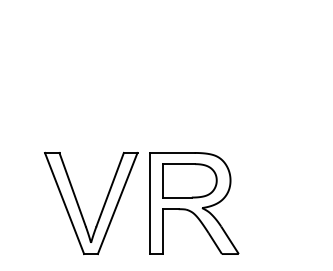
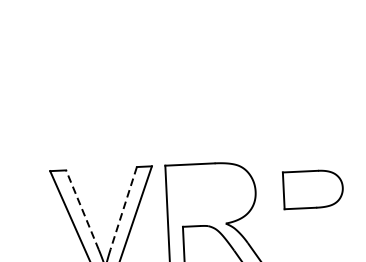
part: (189, 180) -> (312, 189), moved
line: (72, 189) -> (82, 209), solid -> dashed
line: (110, 190) -> (124, 209), solid -> dashed

